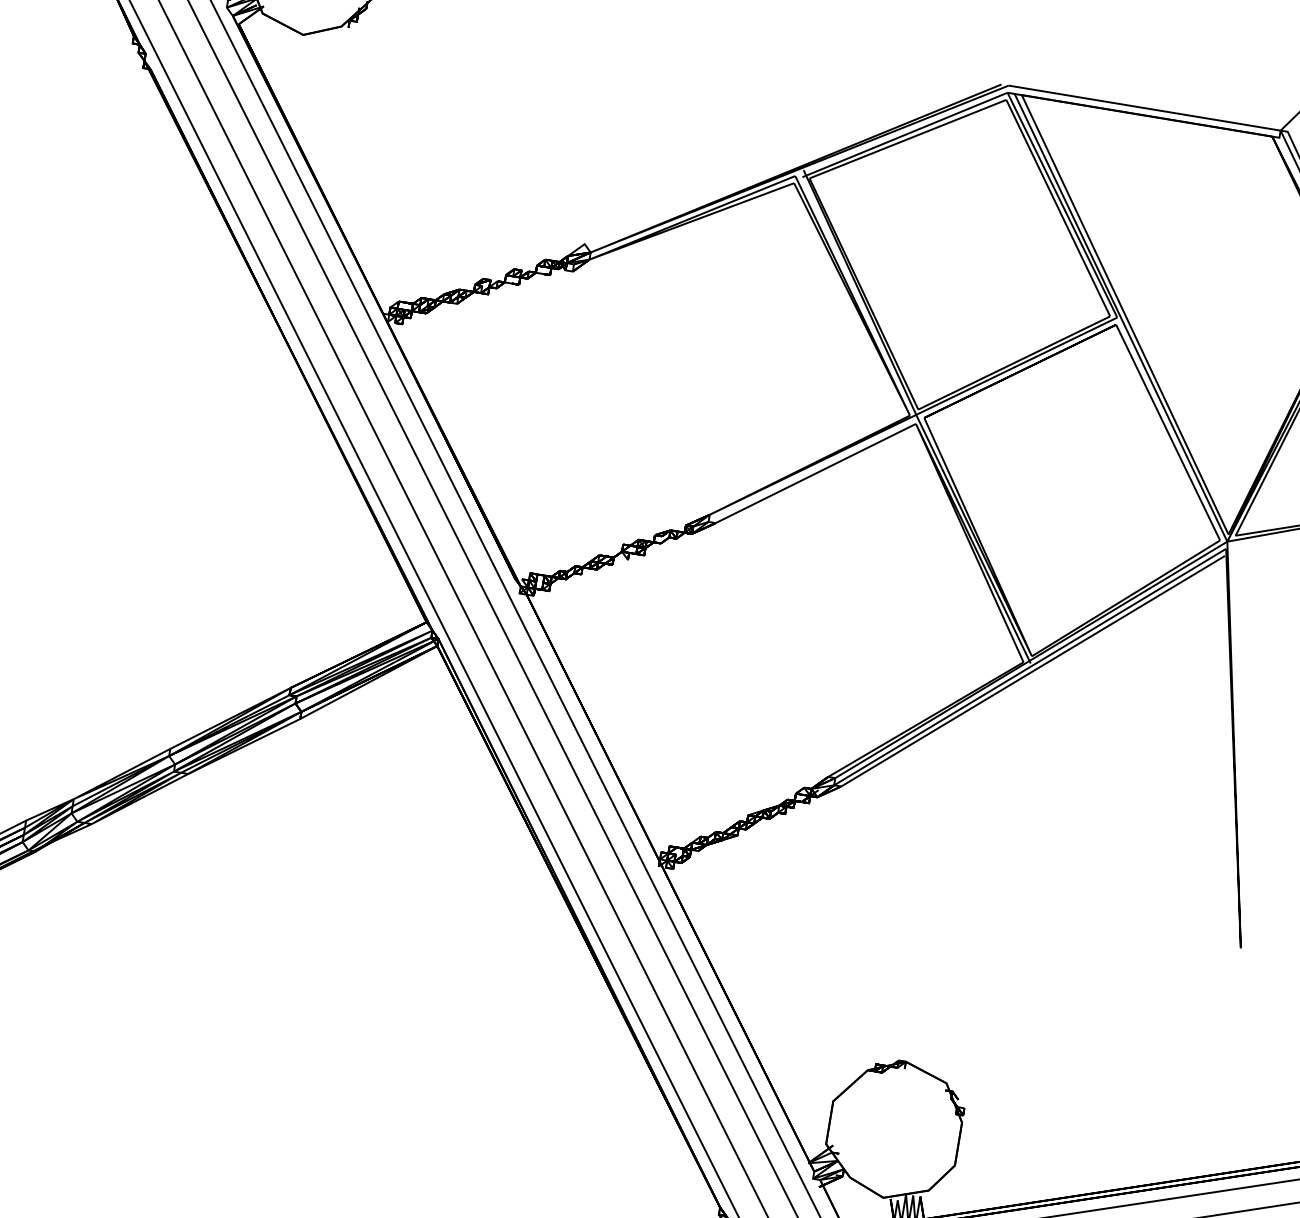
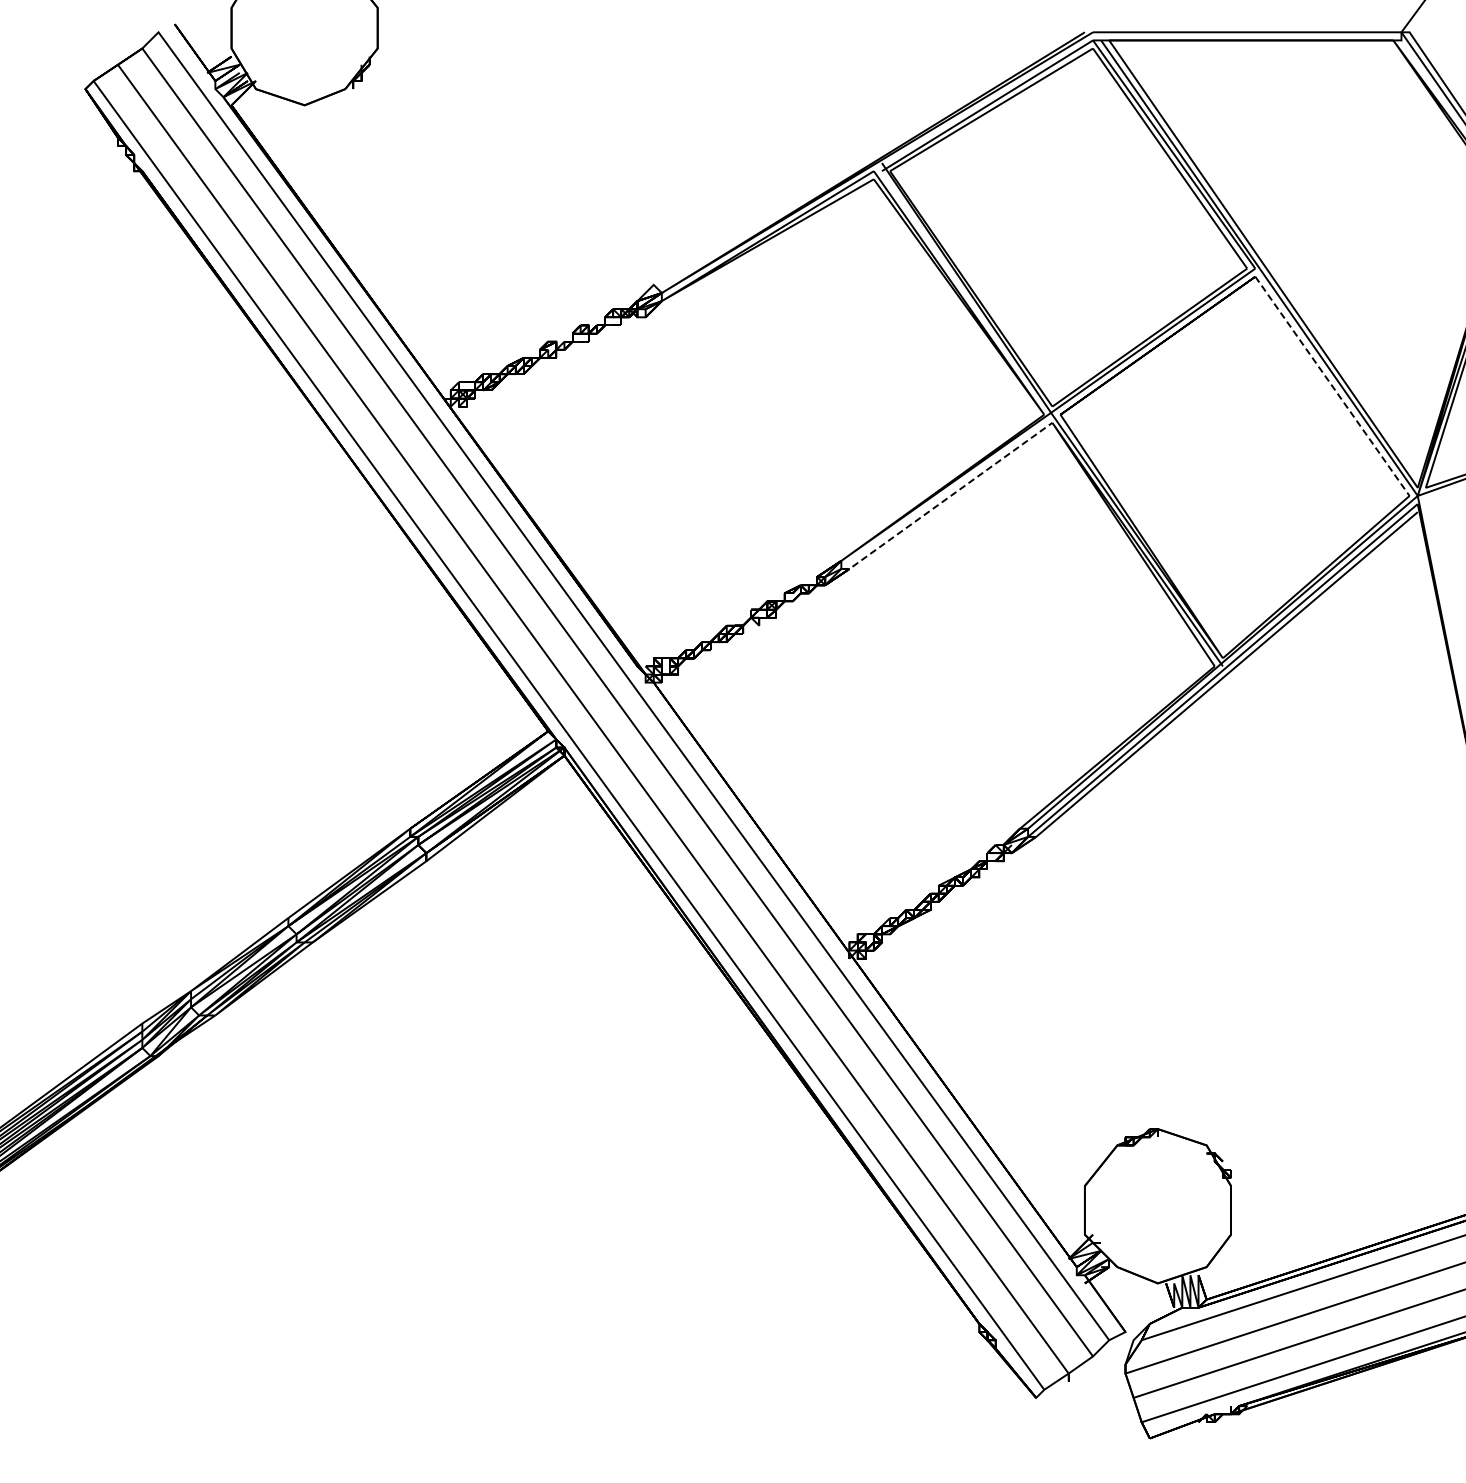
line: (1168, 432) -> (1332, 386), solid -> dashed
line: (803, 479) -> (938, 504), solid -> dashed

